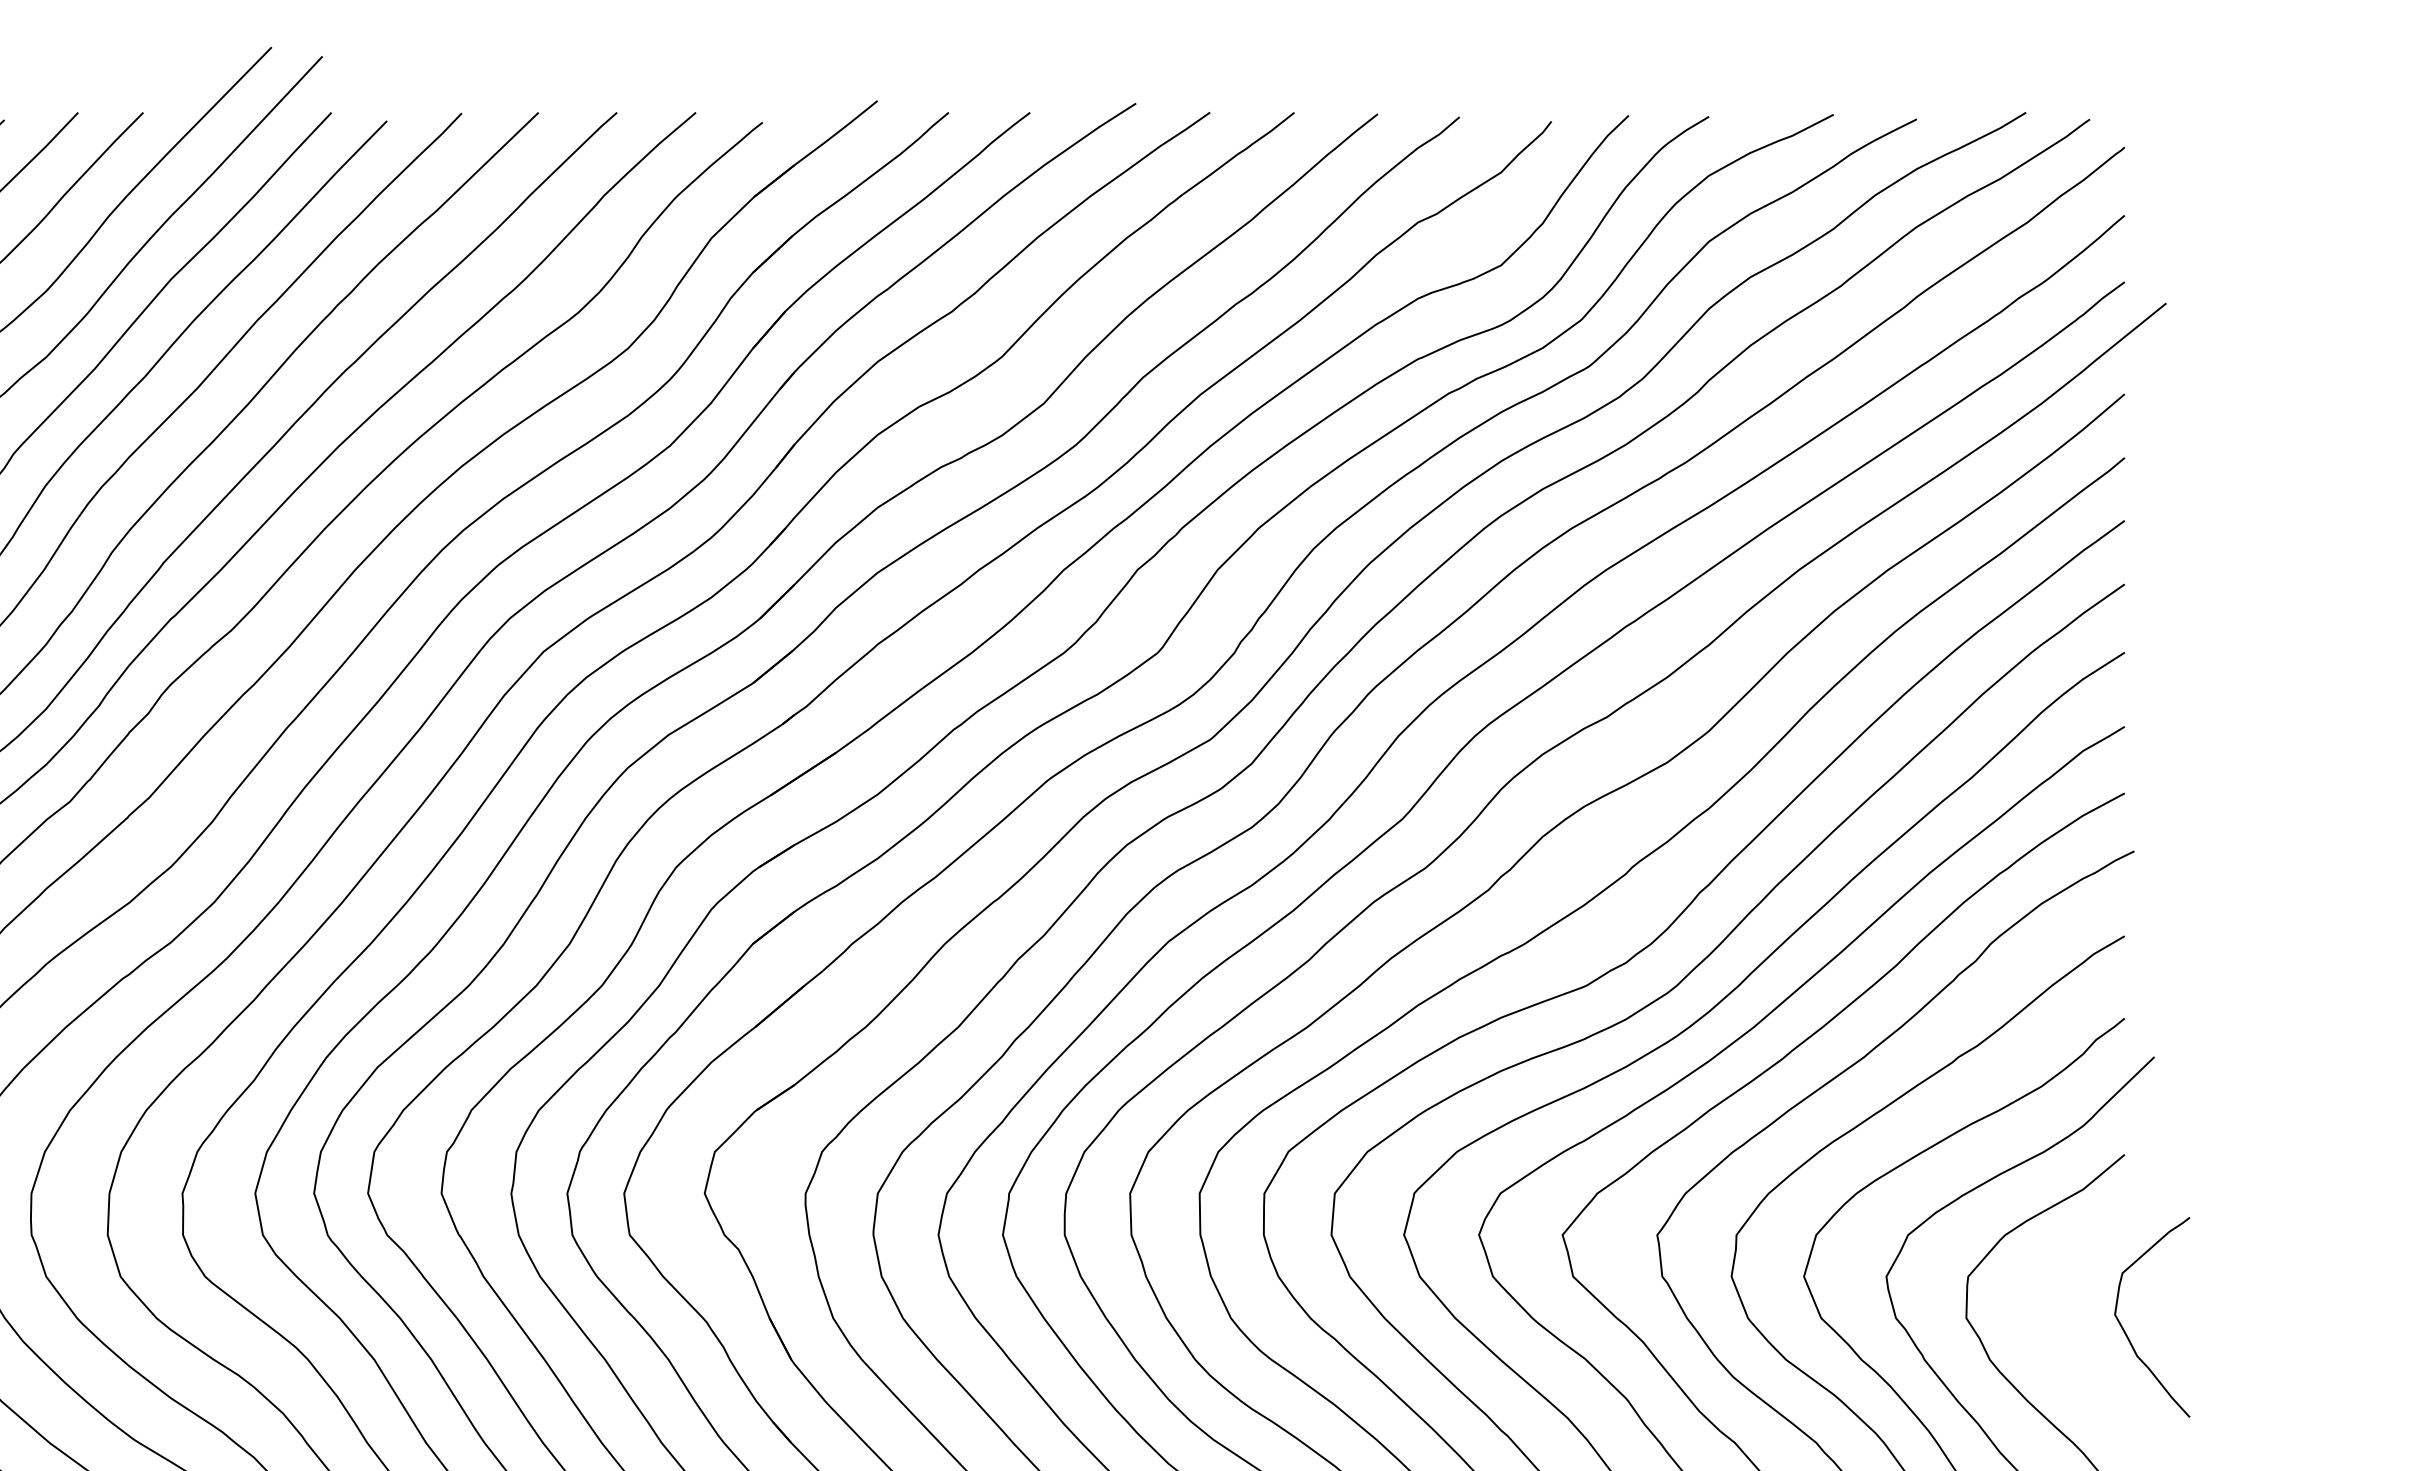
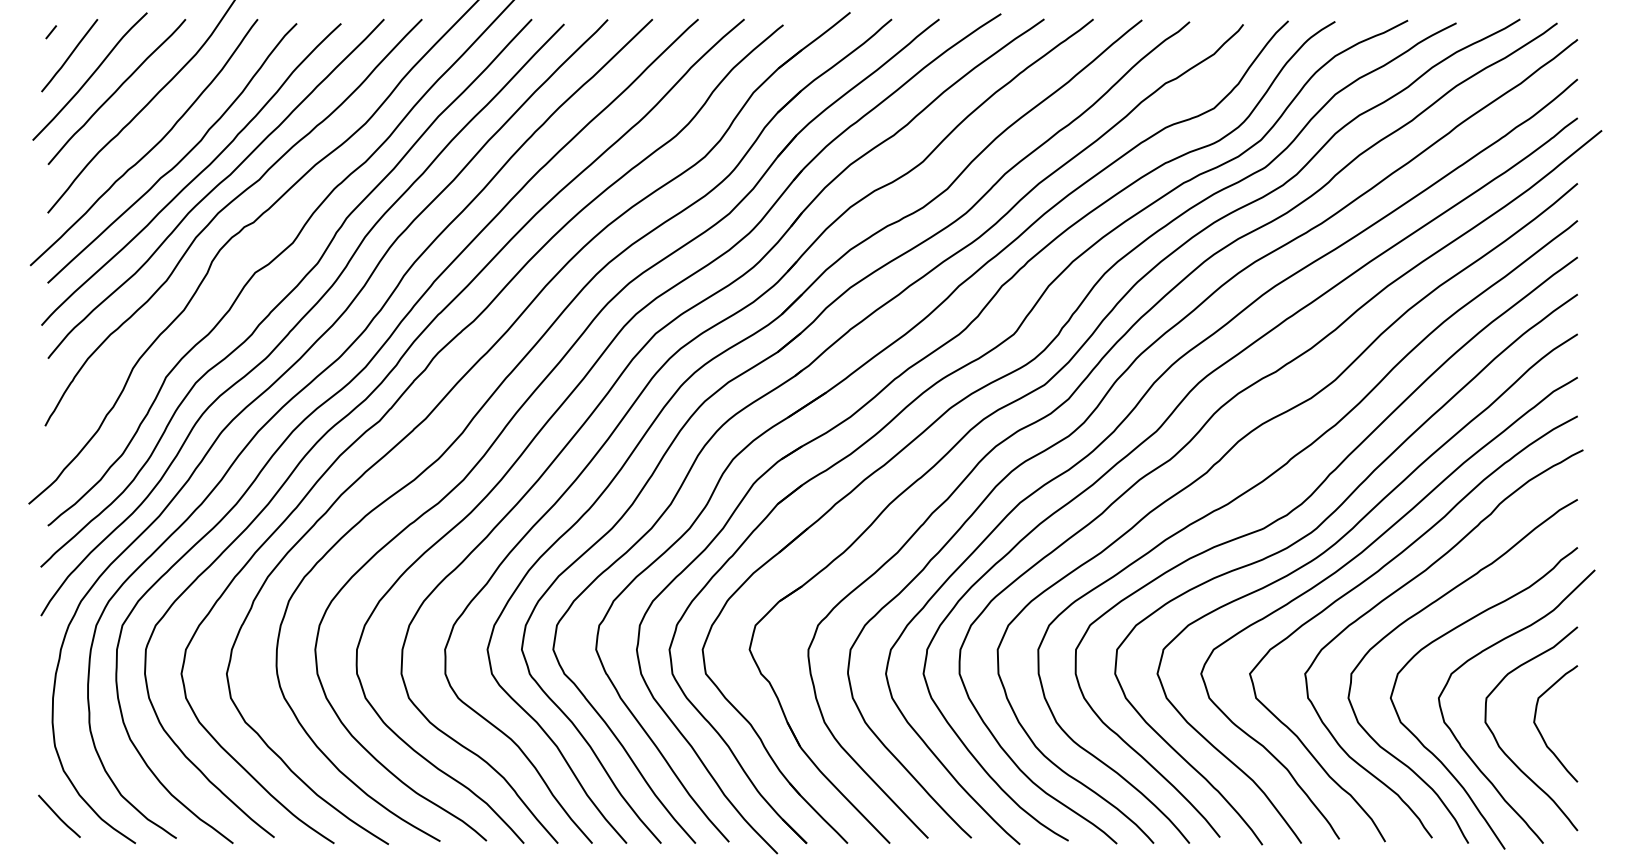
curve: (2125, 1330) -> (1540, 731), moved

